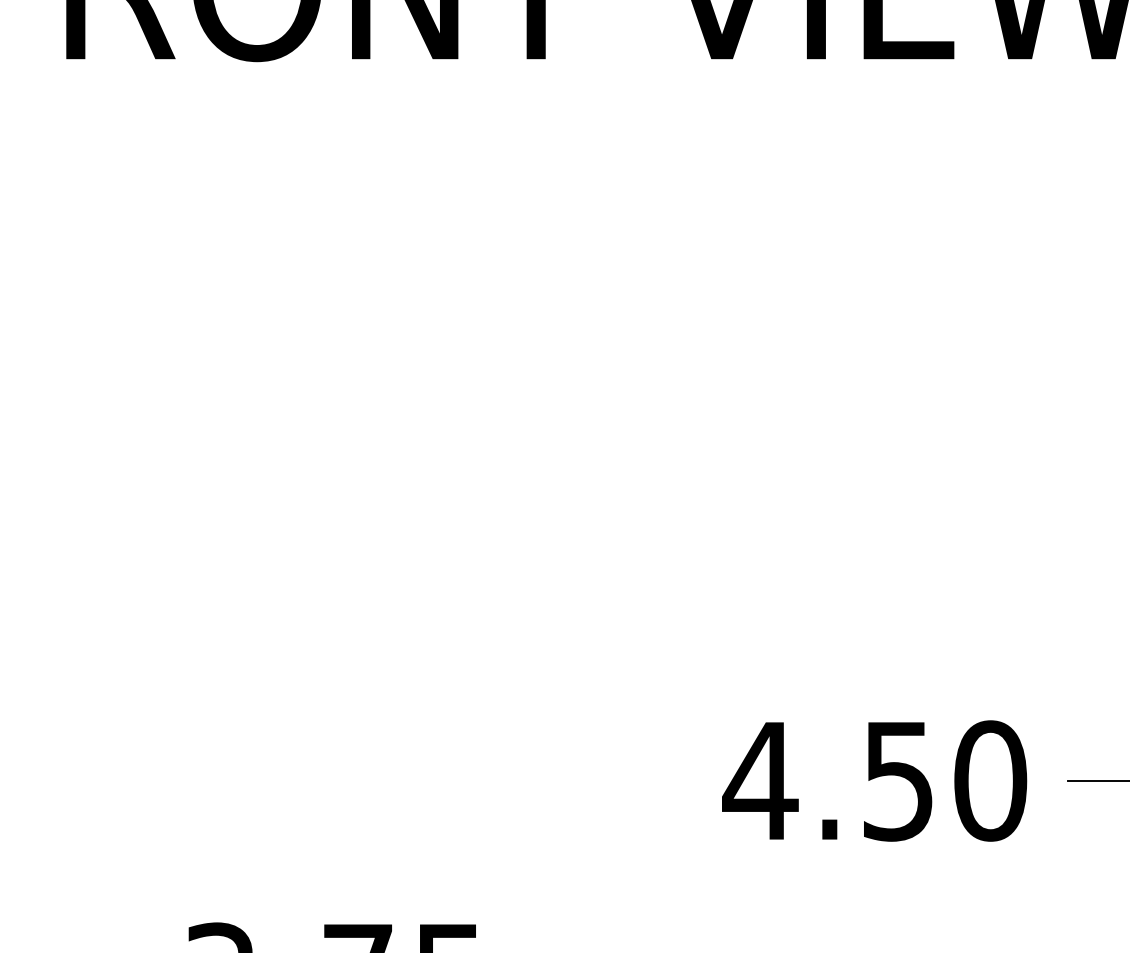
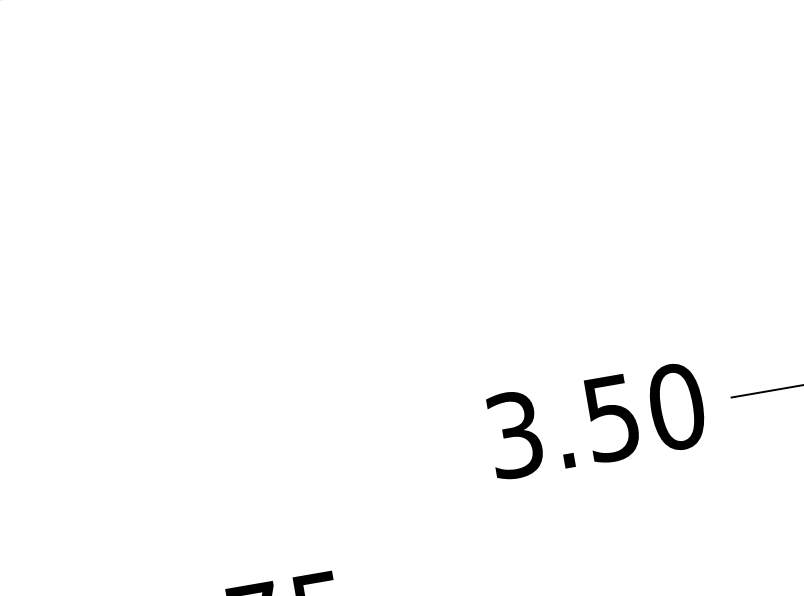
text: (760, 780) -> (514, 434), 4.50 -> 3.50

